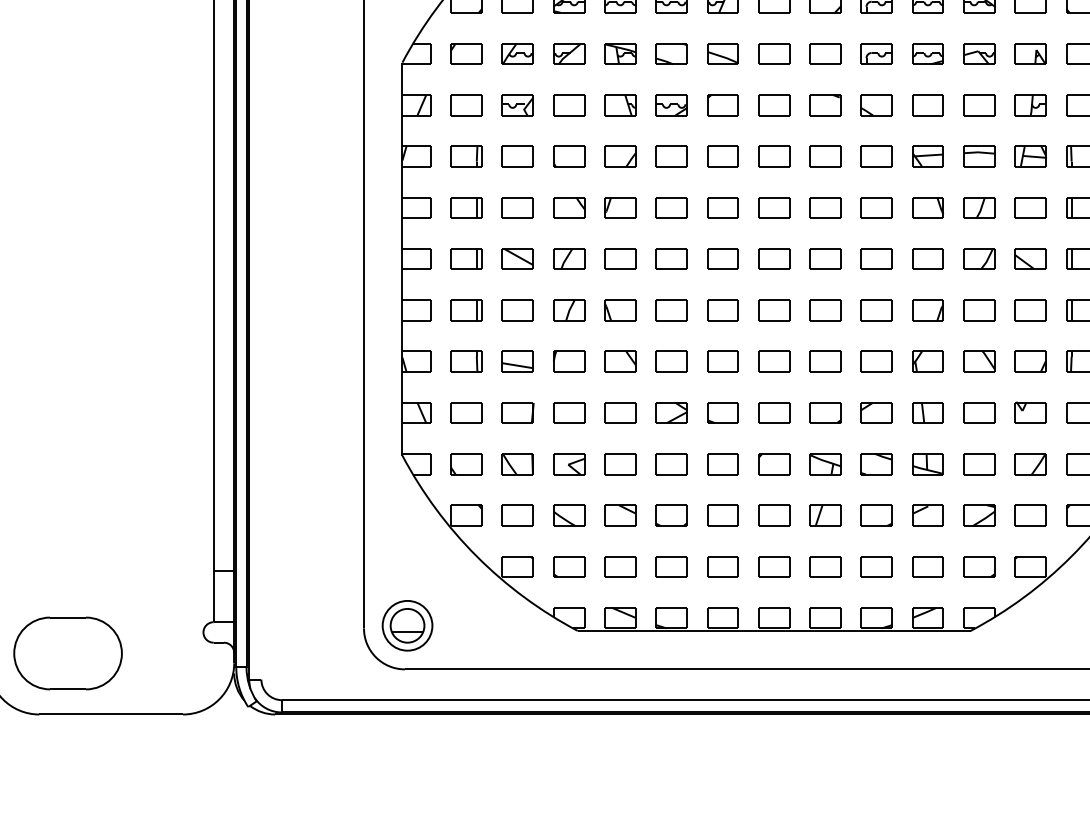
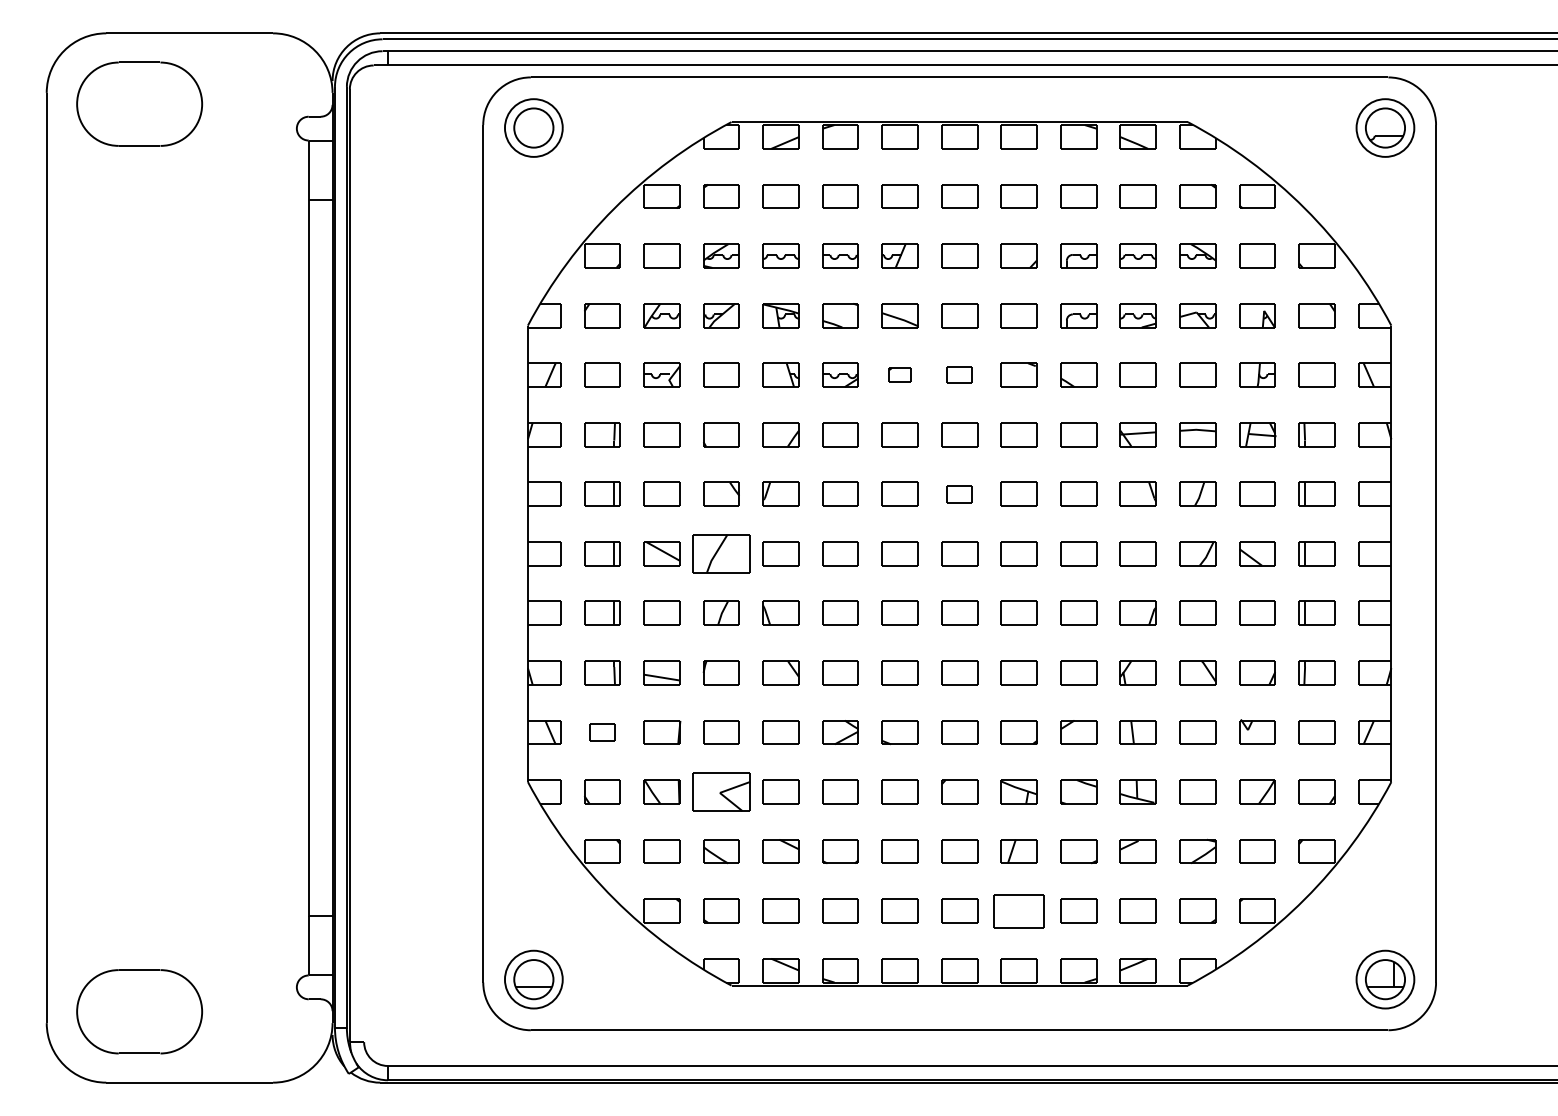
part: (722, 104) -> (899, 374), size x0.6
part: (774, 104) -> (959, 374), size x0.7
part: (774, 207) -> (959, 493), size x0.7
part: (569, 258) -> (721, 553), size x1.6
part: (466, 412) -> (602, 732), size x0.7
part: (569, 463) -> (721, 791), size x1.6
part: (824, 566) -> (1018, 910), size x1.4

